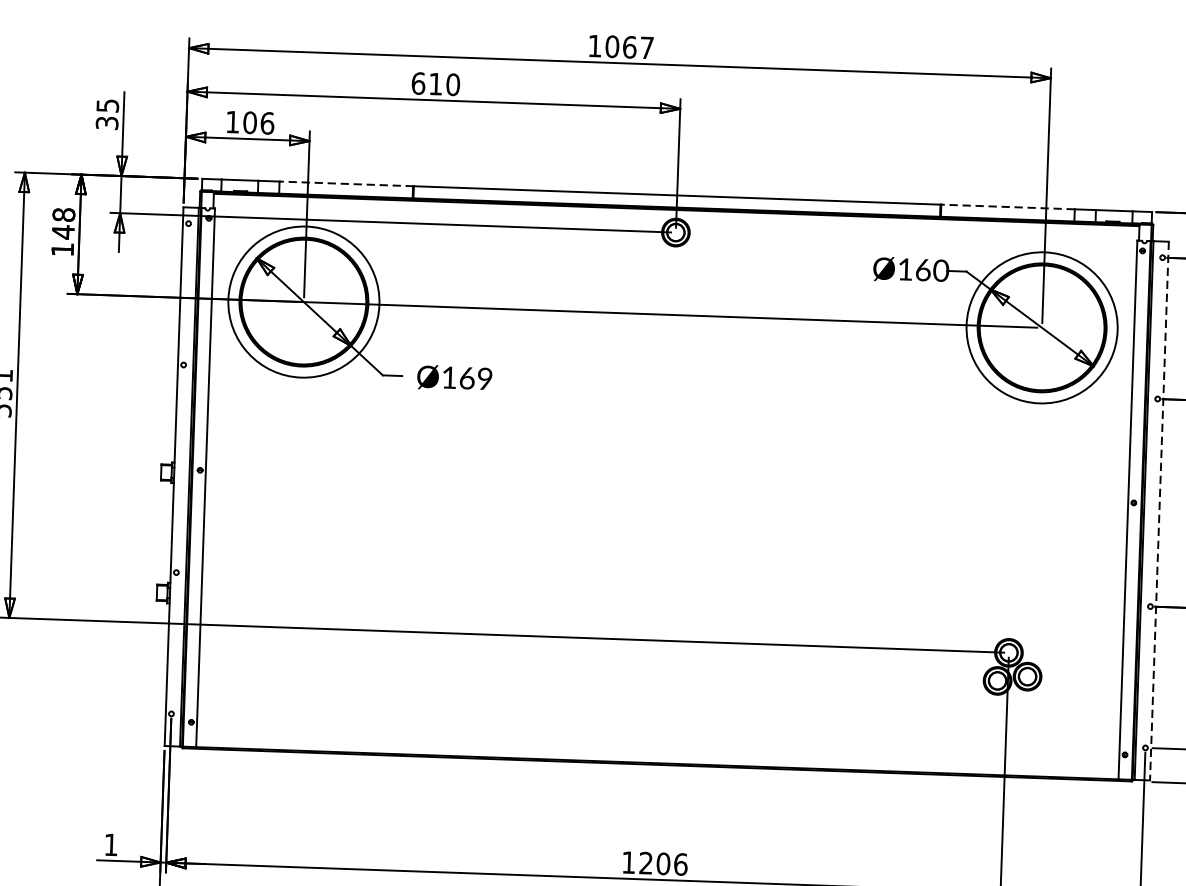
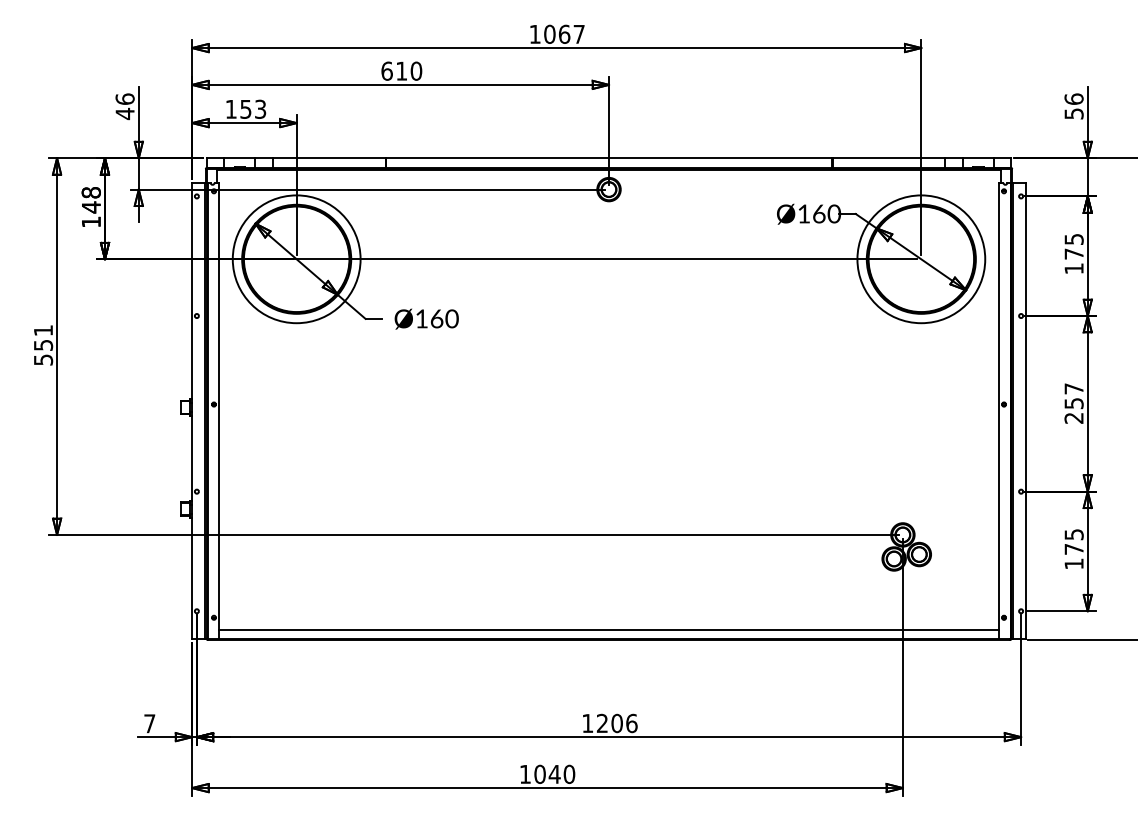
text: (106, 114) -> (124, 106), 35 -> 46
text: (259, 122) -> (253, 108), 106 -> 153
line: (346, 184) -> (329, 158), dashed -> solid
line: (1007, 207) -> (888, 158), dashed -> solid
text: (484, 379) -> (451, 319), Ø169 -> Ø160
line: (1158, 510) -> (1025, 410), dashed -> solid
line: (657, 752) -> (608, 629), added
text: (110, 844) -> (149, 723), 1 -> 7

